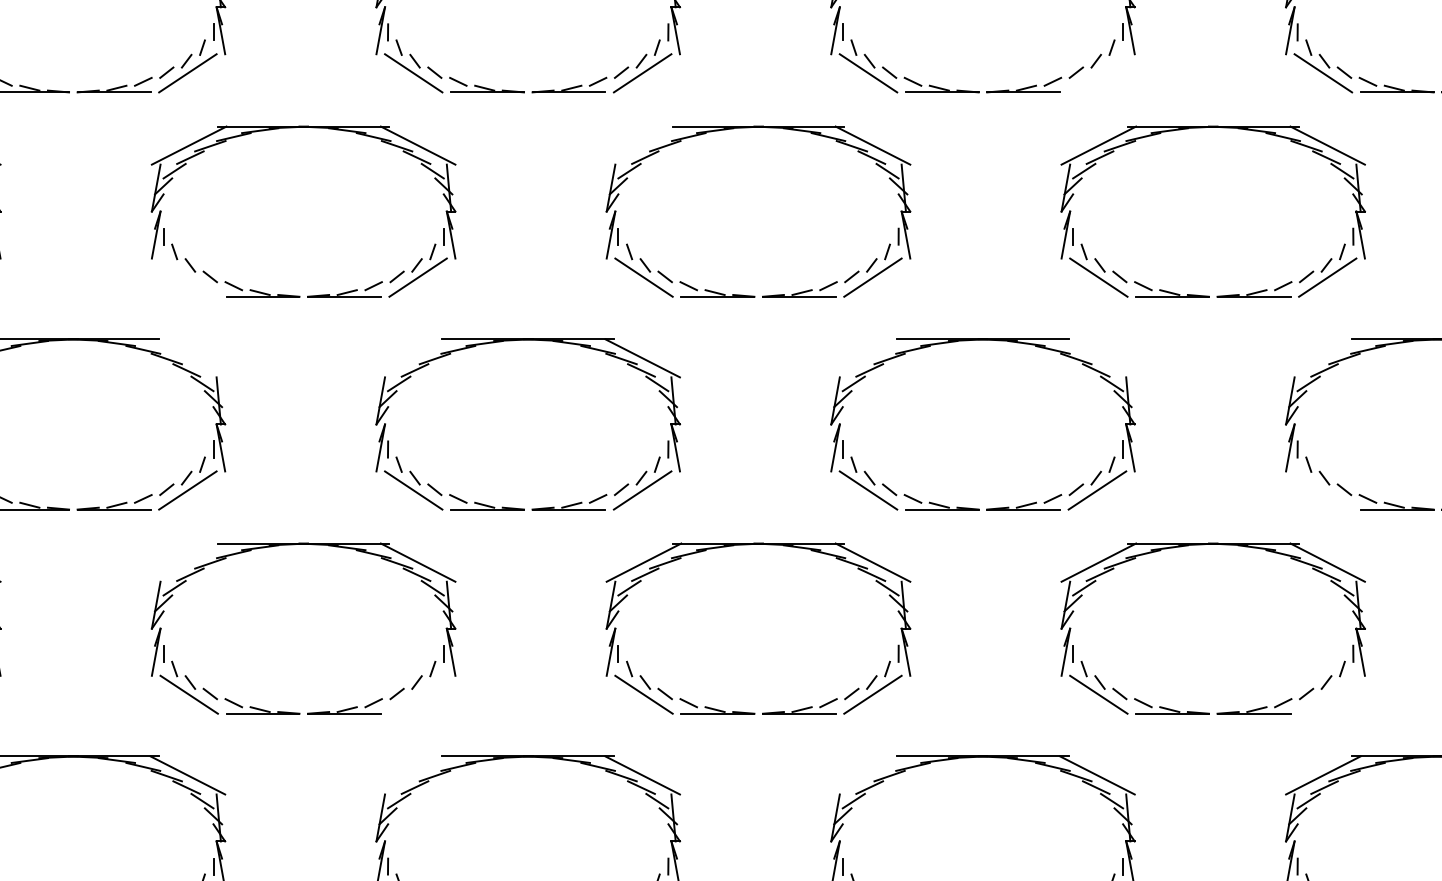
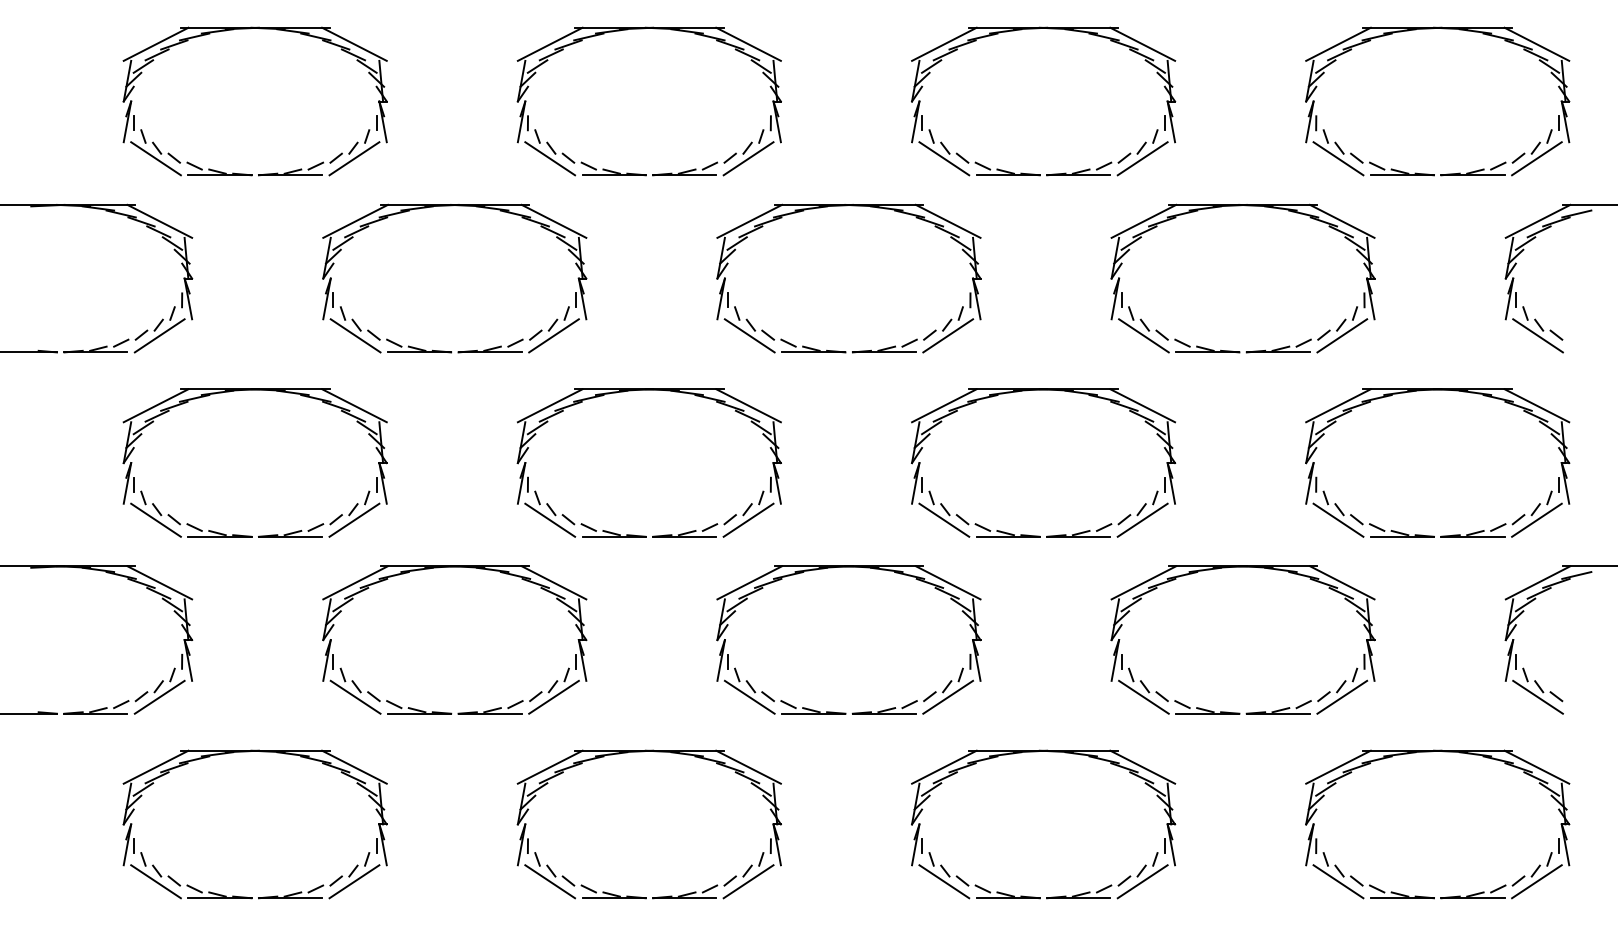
line: (1097, 73) -> (1142, 158), added
line: (643, 144) -> (749, 220), added
line: (189, 277) -> (355, 335), added
line: (187, 358) -> (354, 405), added
line: (412, 358) -> (549, 405), added
line: (868, 358) -> (944, 405), added
line: (1097, 358) -> (1142, 405), added
line: (1323, 358) -> (1338, 405), added
line: (1323, 489) -> (1338, 519), added
line: (189, 562) -> (355, 582), added
line: (417, 693) -> (553, 696), added
line: (1327, 693) -> (1342, 696), added
line: (412, 774) -> (549, 766), added
line: (868, 774) -> (944, 766), added

